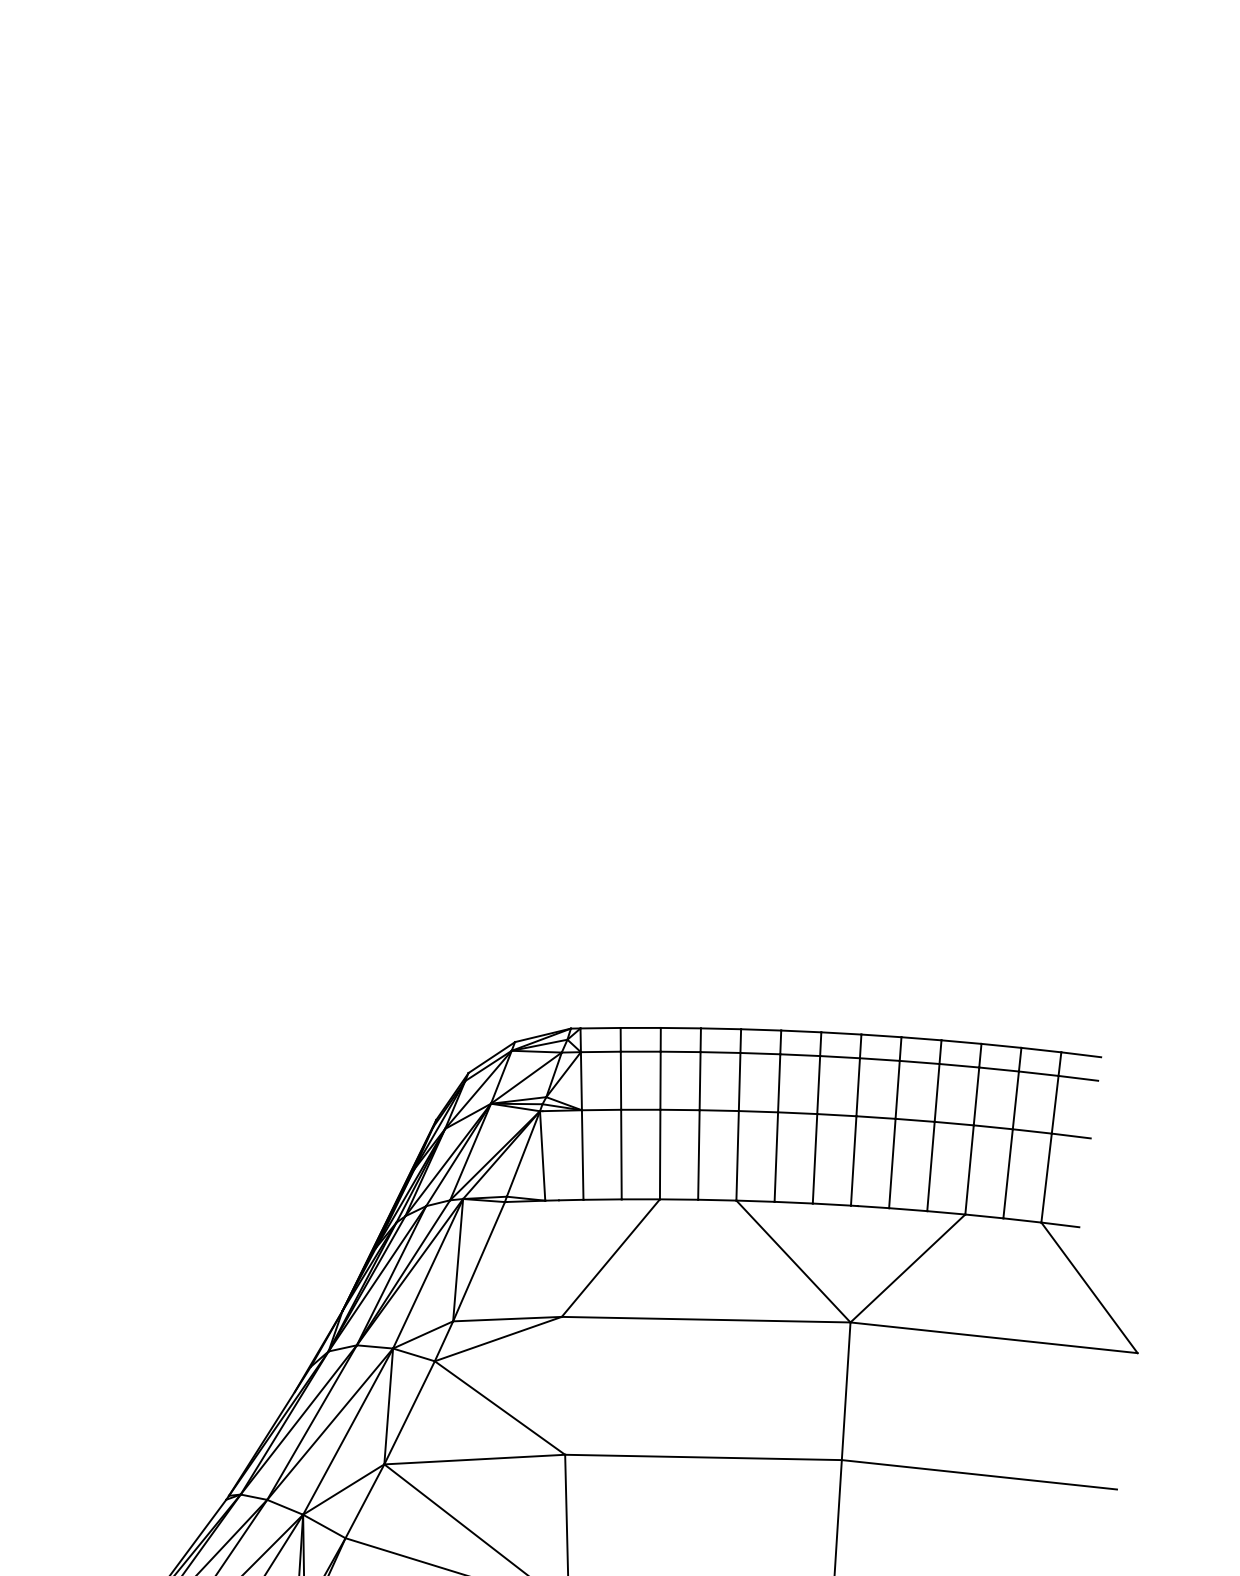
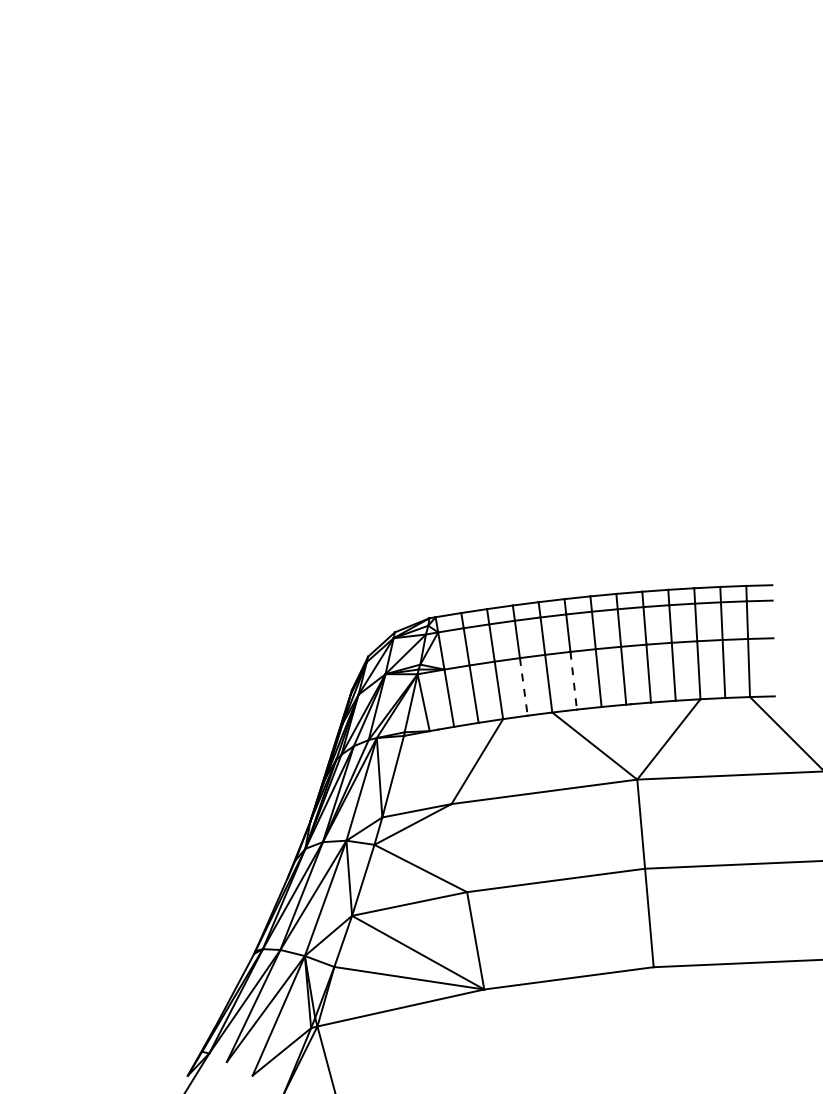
line: (698, 1155) -> (523, 687), solid -> dashed
line: (775, 1158) -> (573, 681), solid -> dashed

